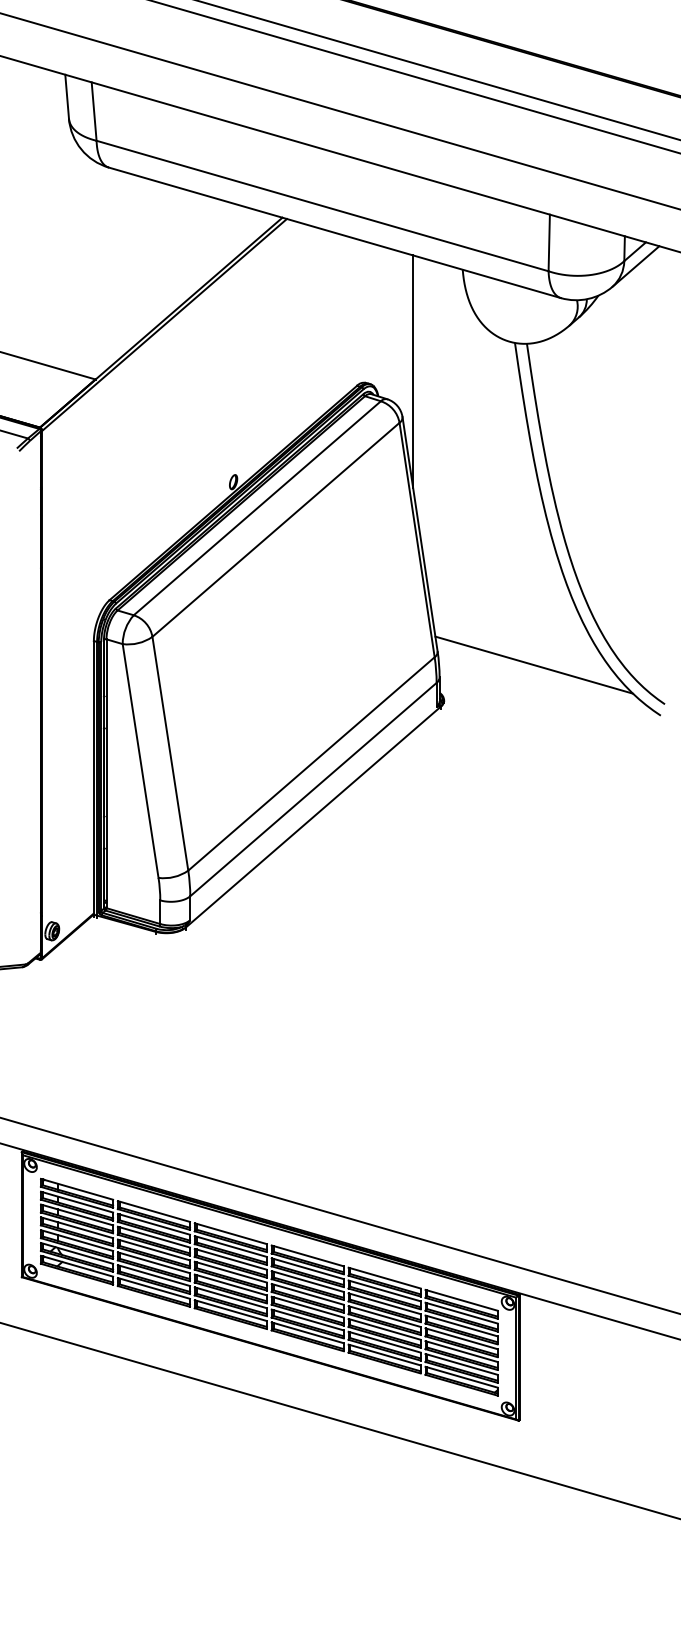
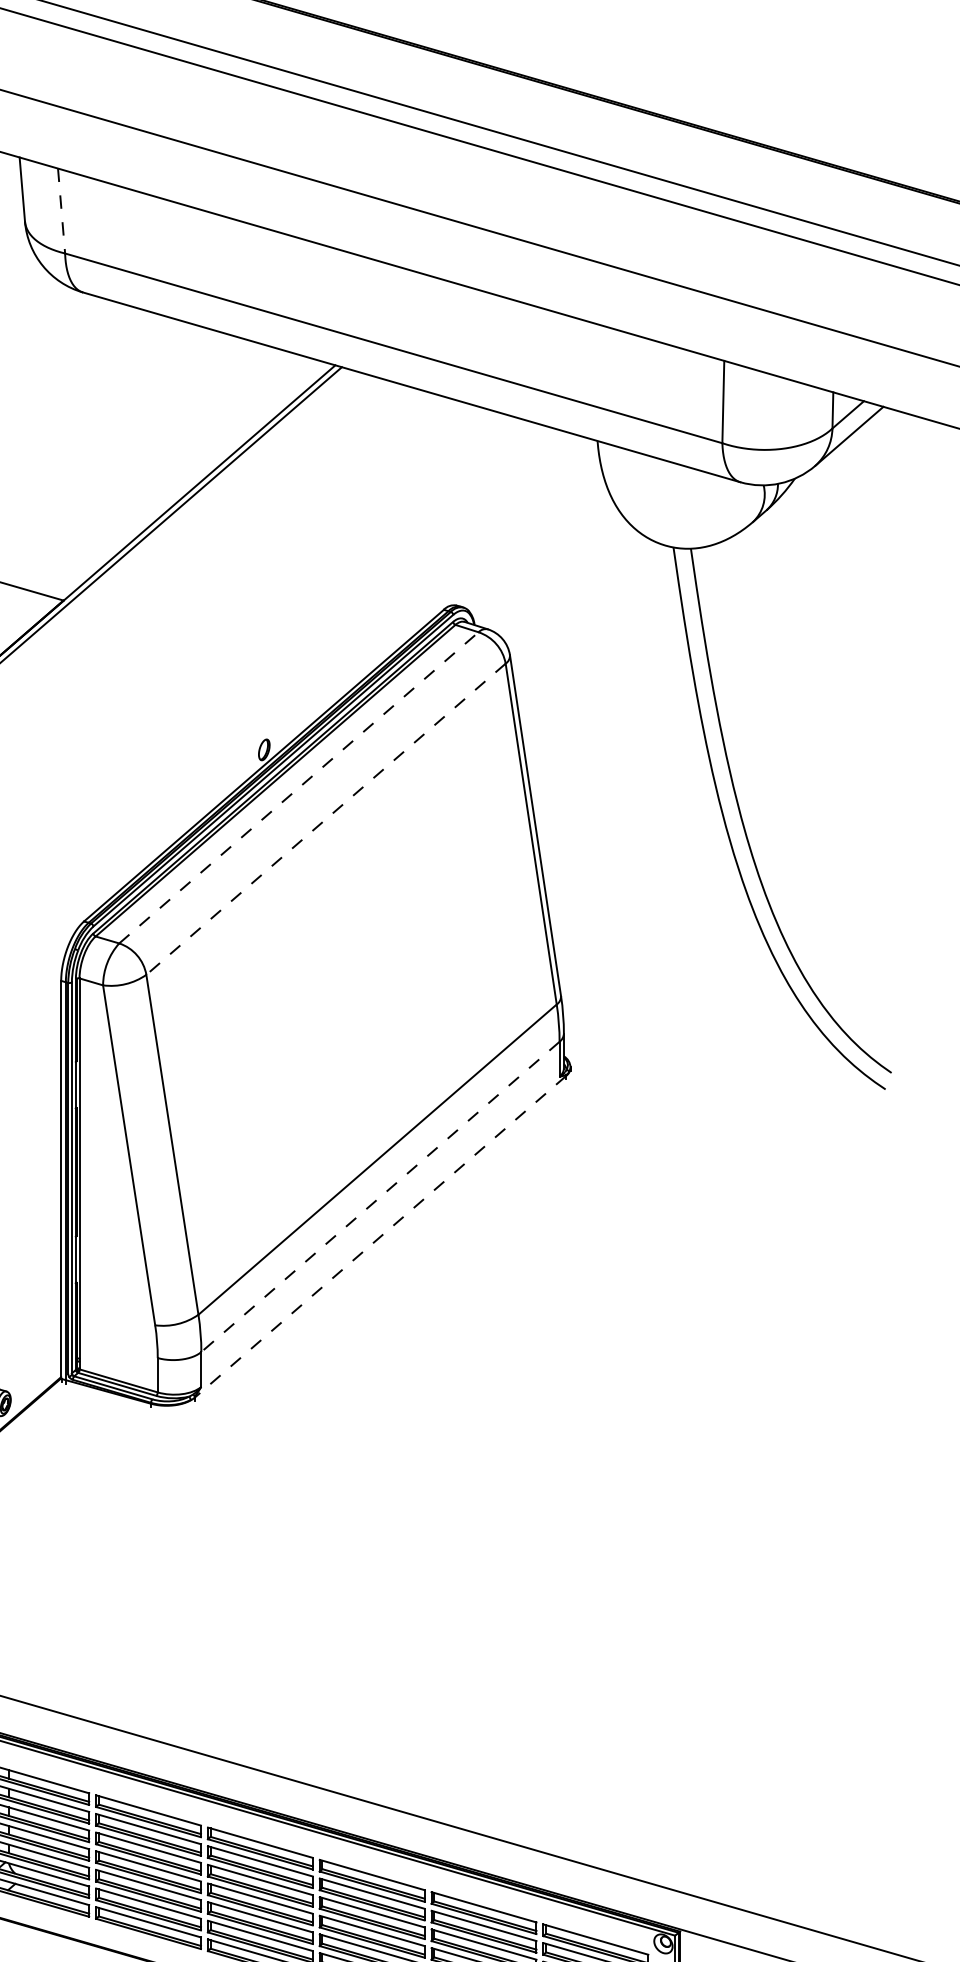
line: (94, 112) -> (62, 212), solid -> dashed
line: (413, 371) -> (525, 588), removed
line: (257, 507) -> (299, 786), solid -> dashed
line: (275, 530) -> (325, 820), solid -> dashed
line: (534, 664) -> (701, 1015), removed
line: (313, 789) -> (380, 1196), solid -> dashed
line: (313, 817) -> (380, 1237), solid -> dashed

